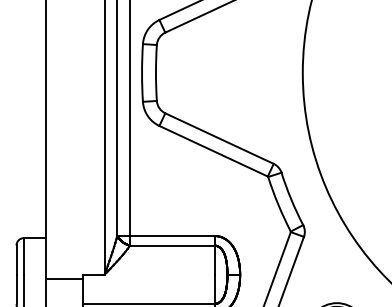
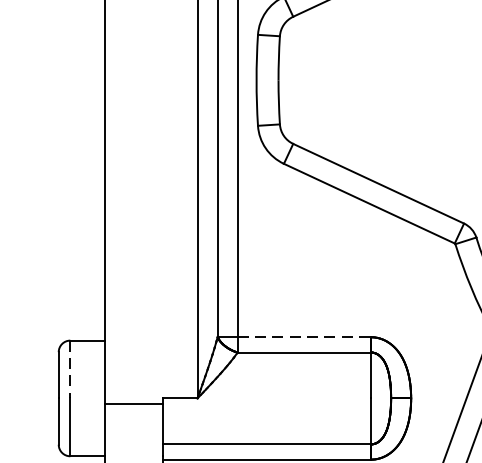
line: (172, 236) -> (304, 338), solid -> dashed
line: (23, 257) -> (69, 371), solid -> dashed

